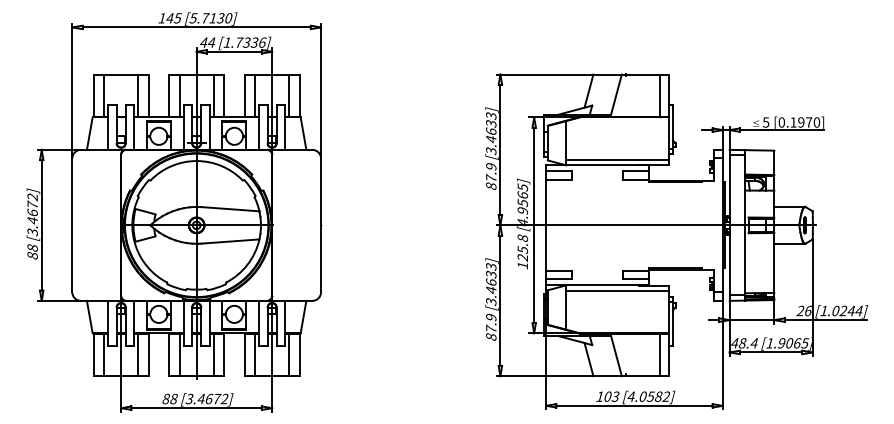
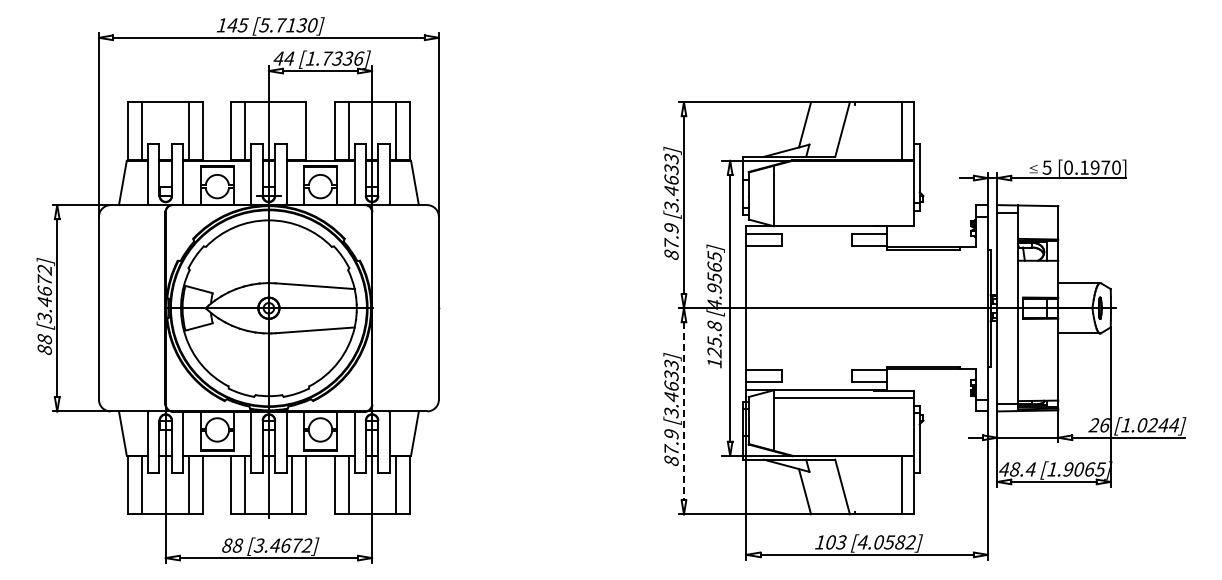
line: (213, 96) -> (292, 131), removed
line: (617, 159) -> (843, 218), removed
line: (500, 300) -> (683, 411), solid -> dashed

